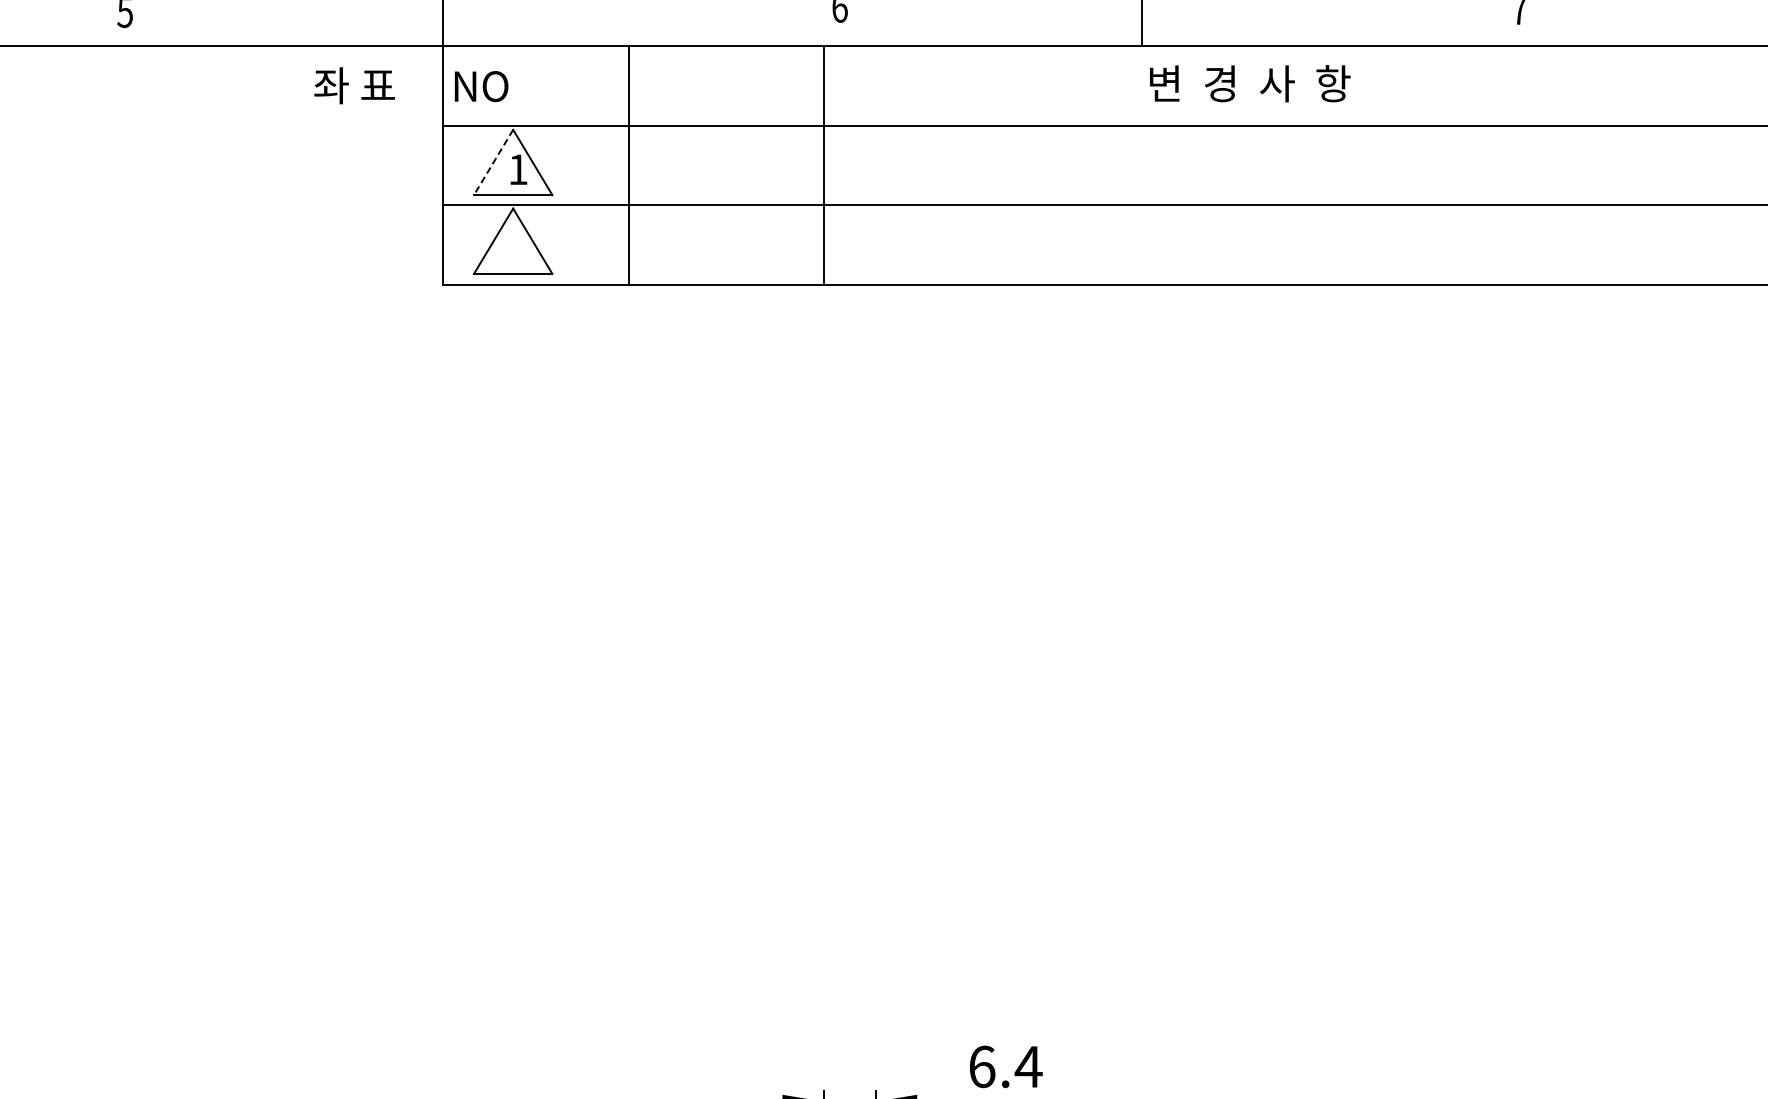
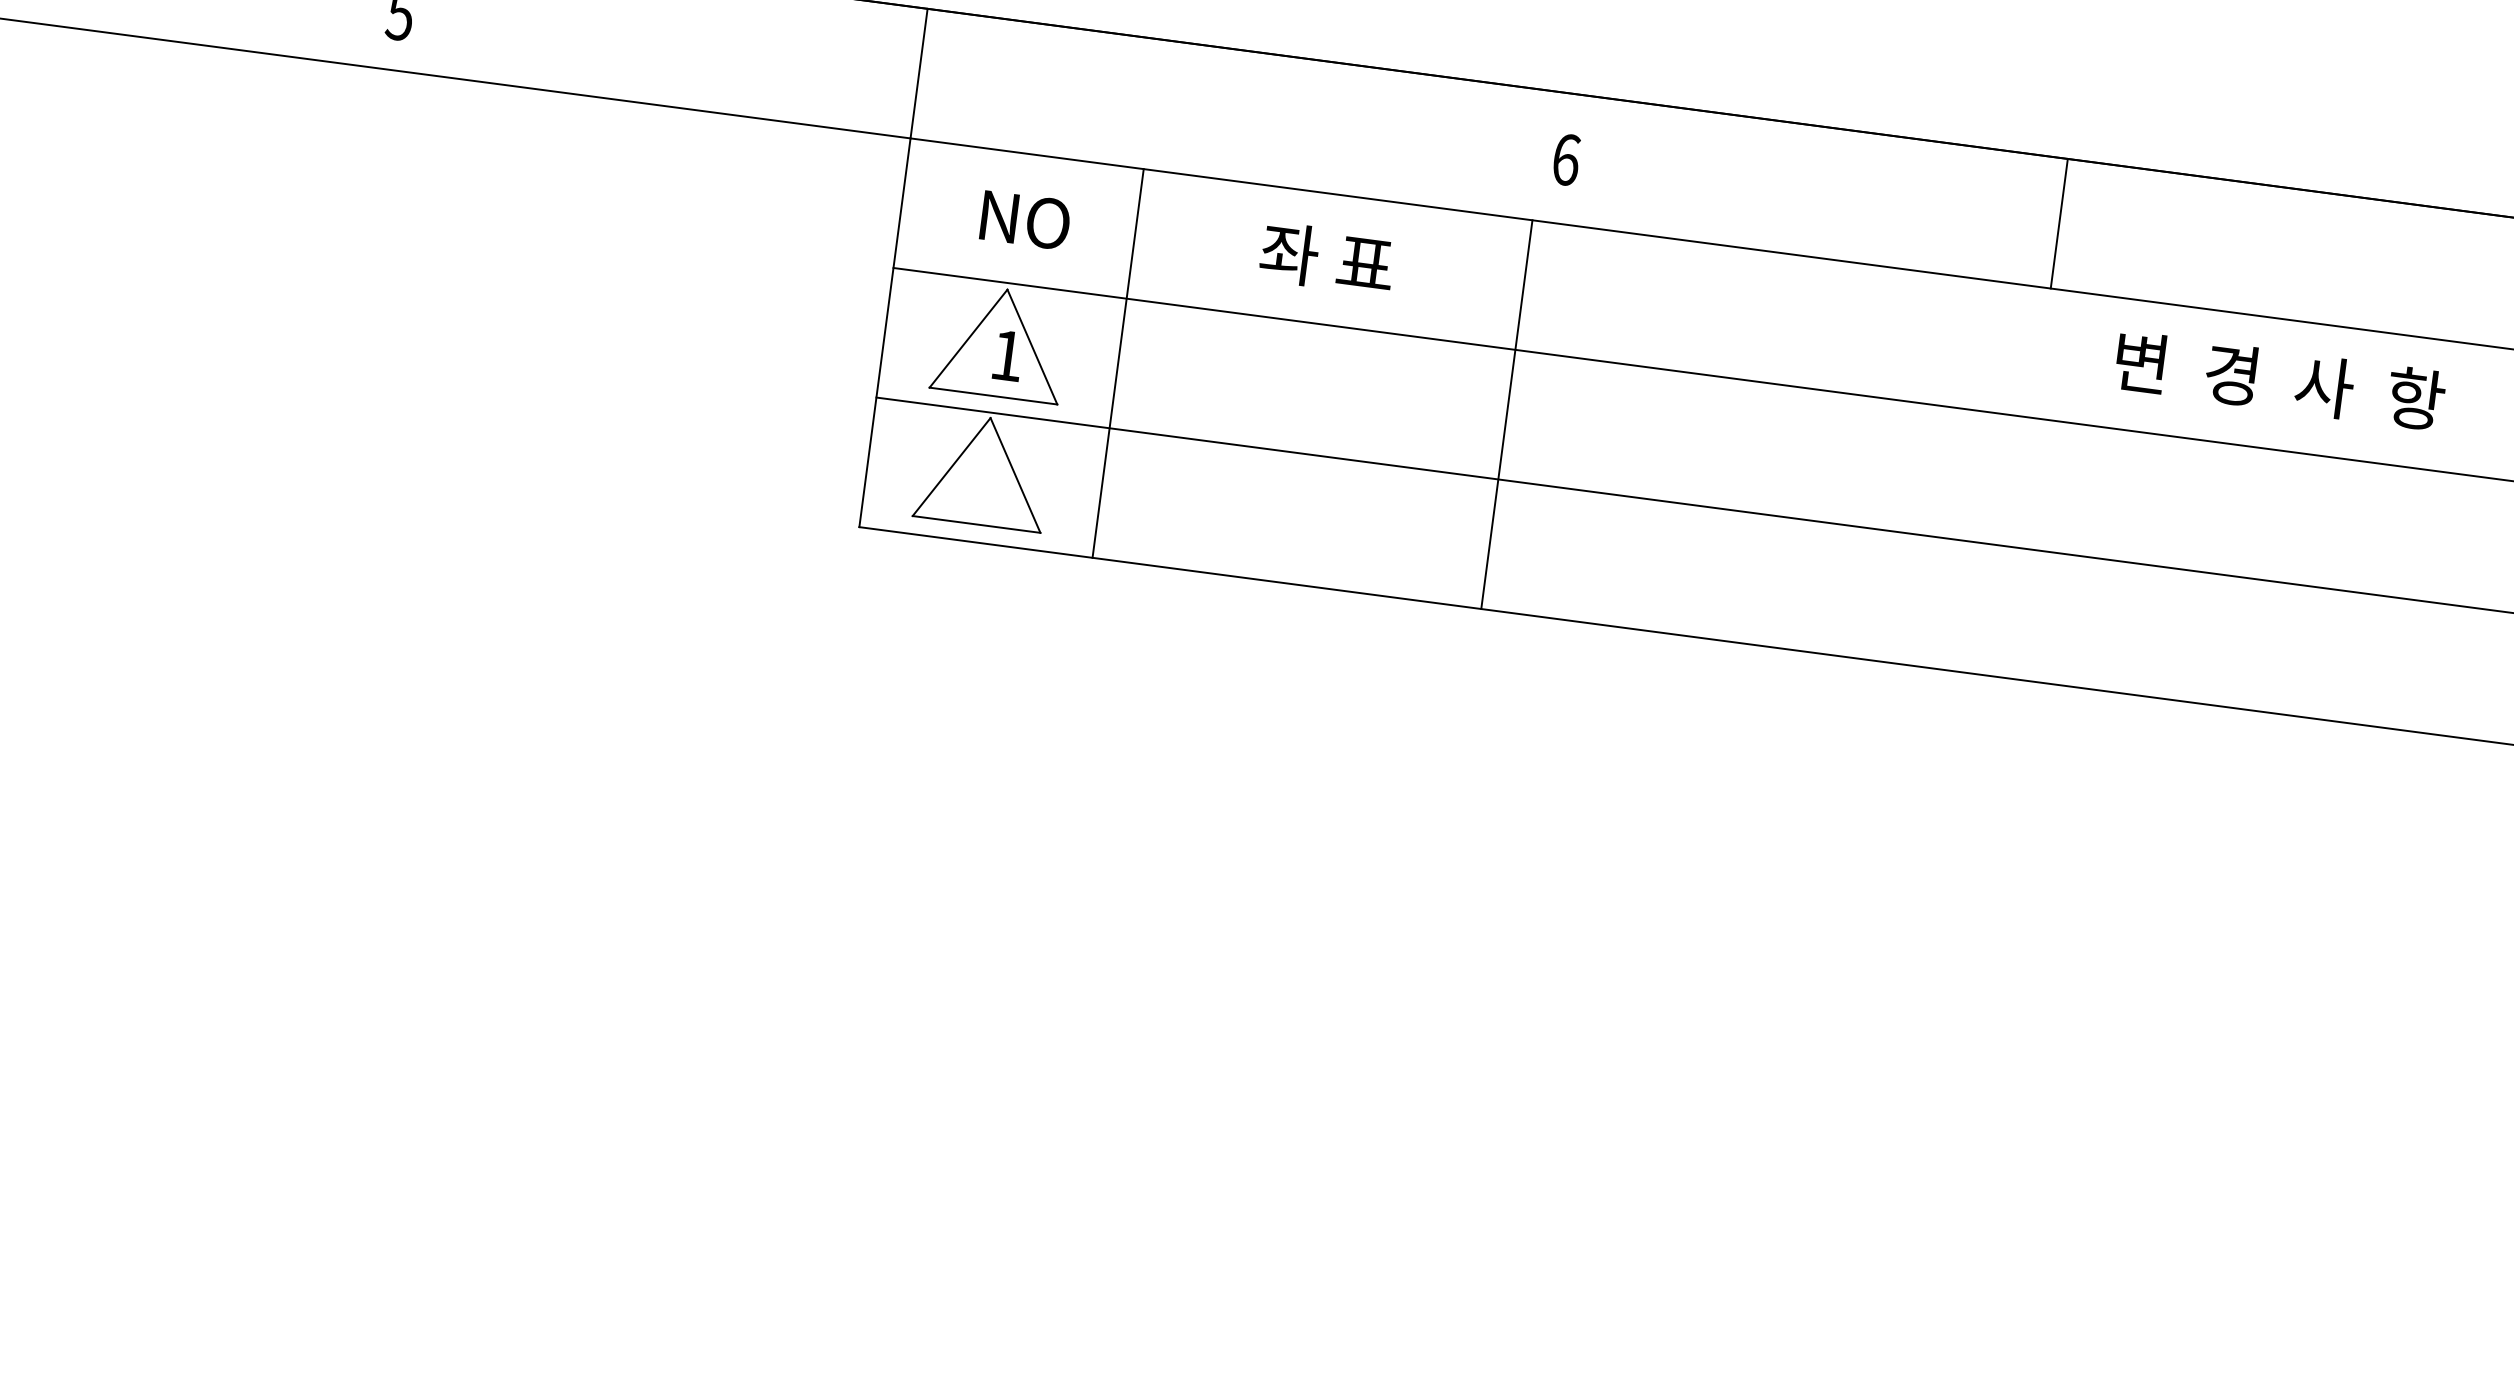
text: (1250, 83) -> (2280, 380), moved
text: (354, 85) -> (1327, 258), moved
text: (481, 86) -> (1025, 220), moved
line: (493, 162) -> (968, 338), dashed -> solid
line: (628, 165) -> (1117, 363), moved

